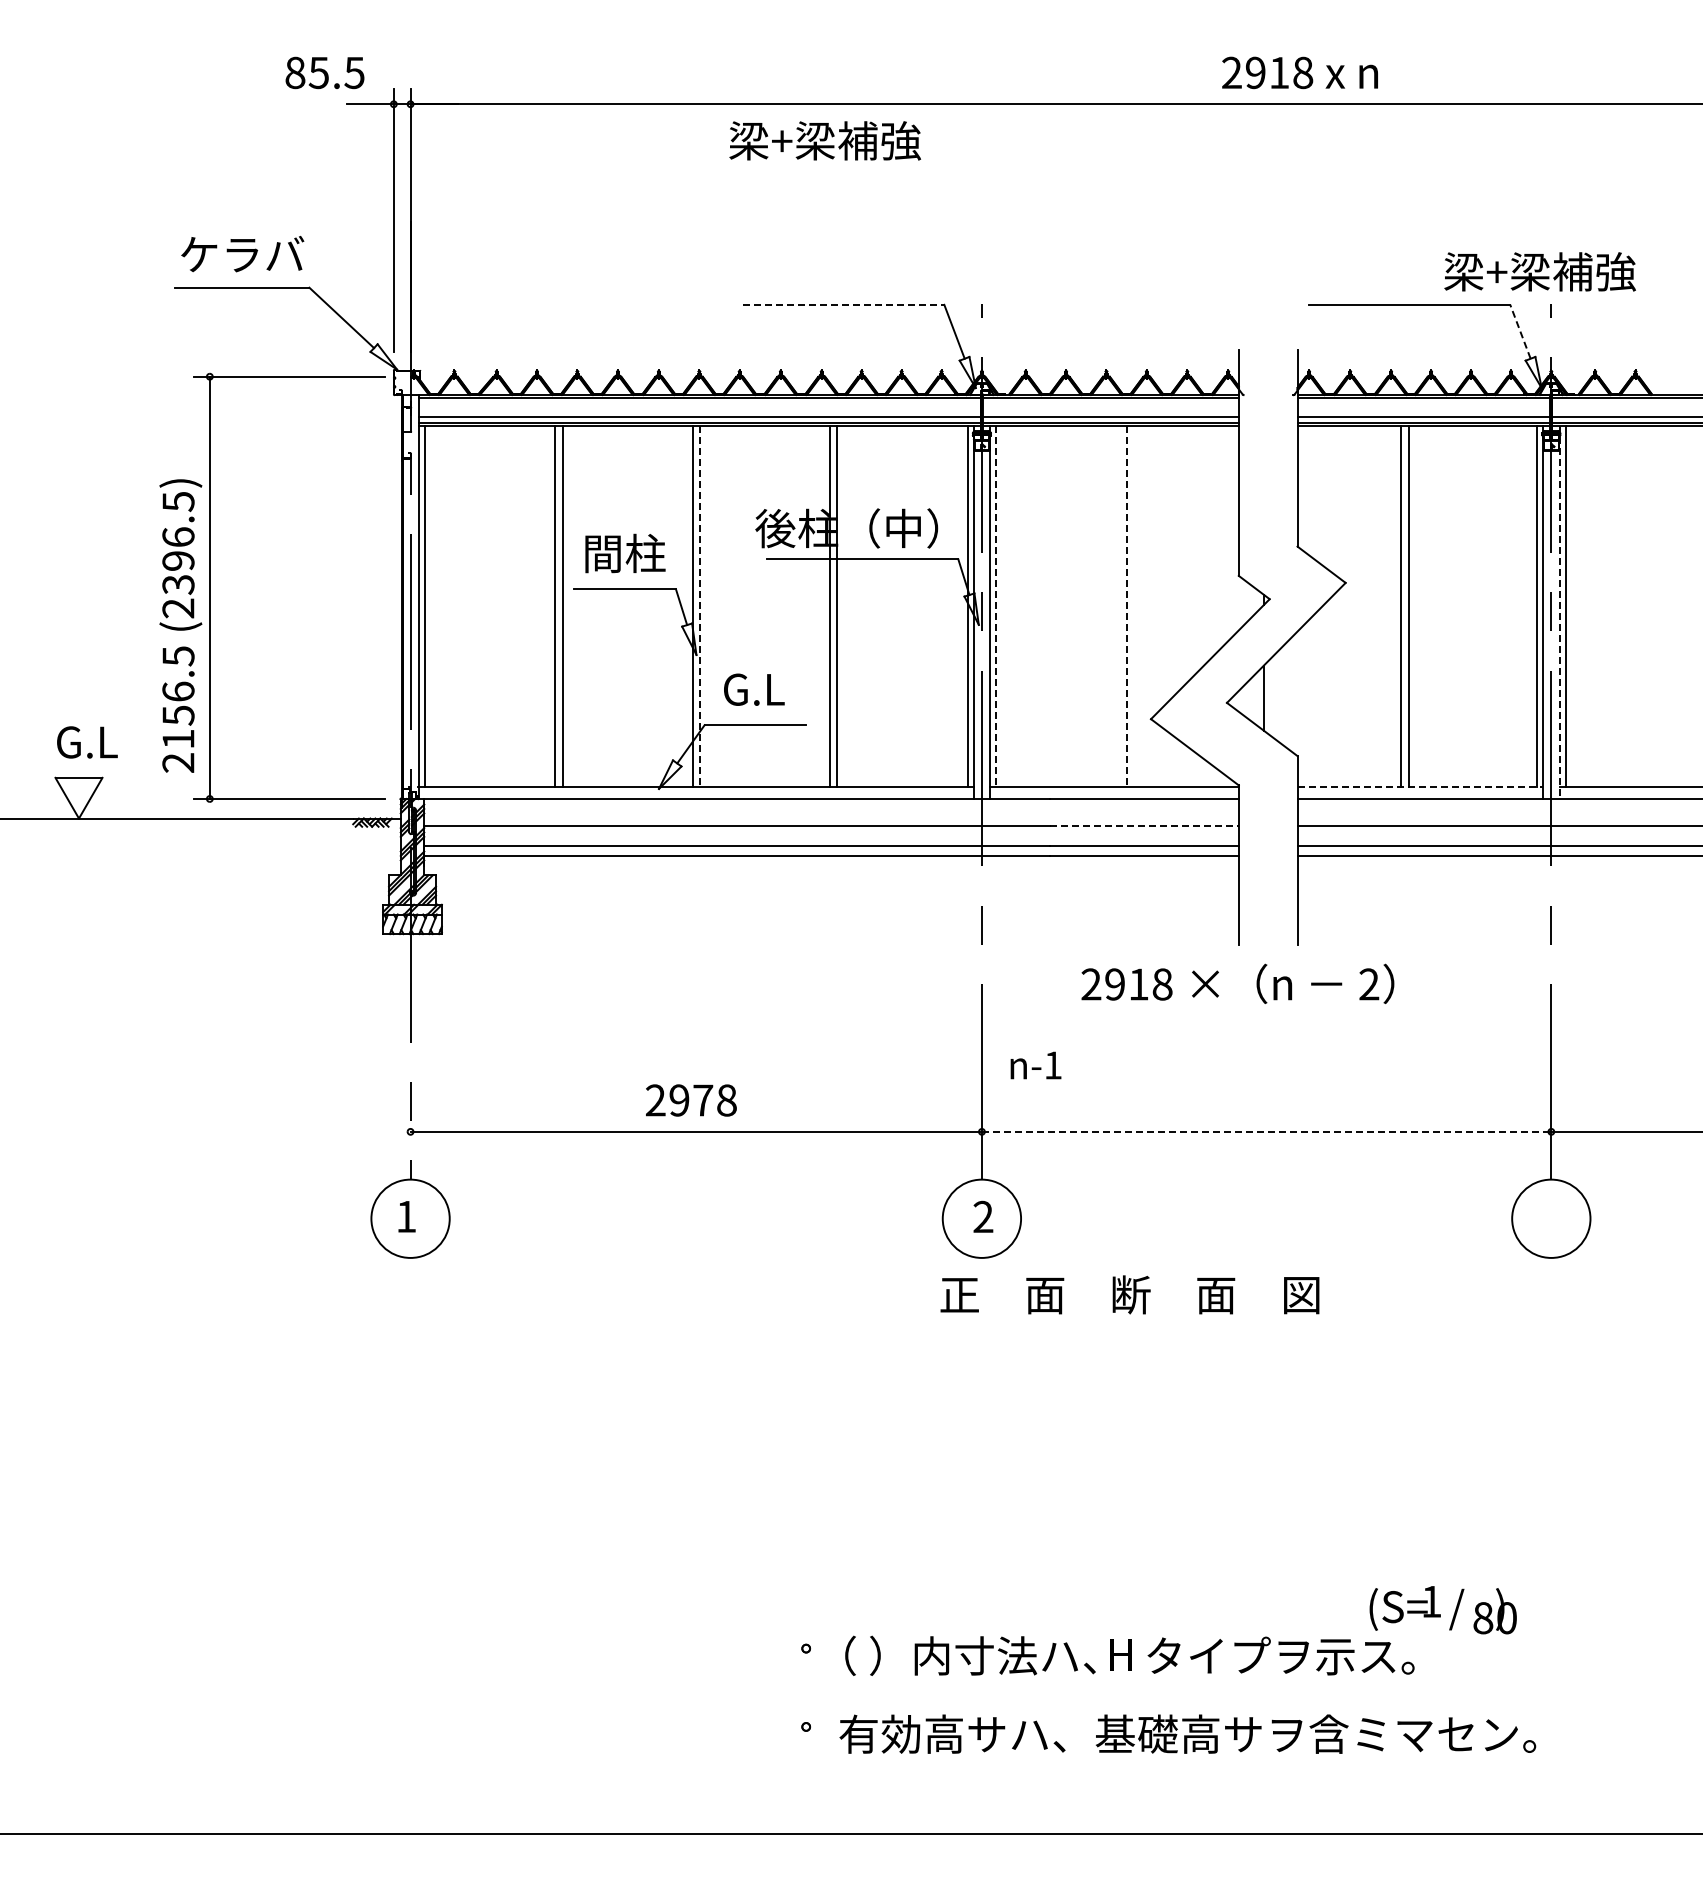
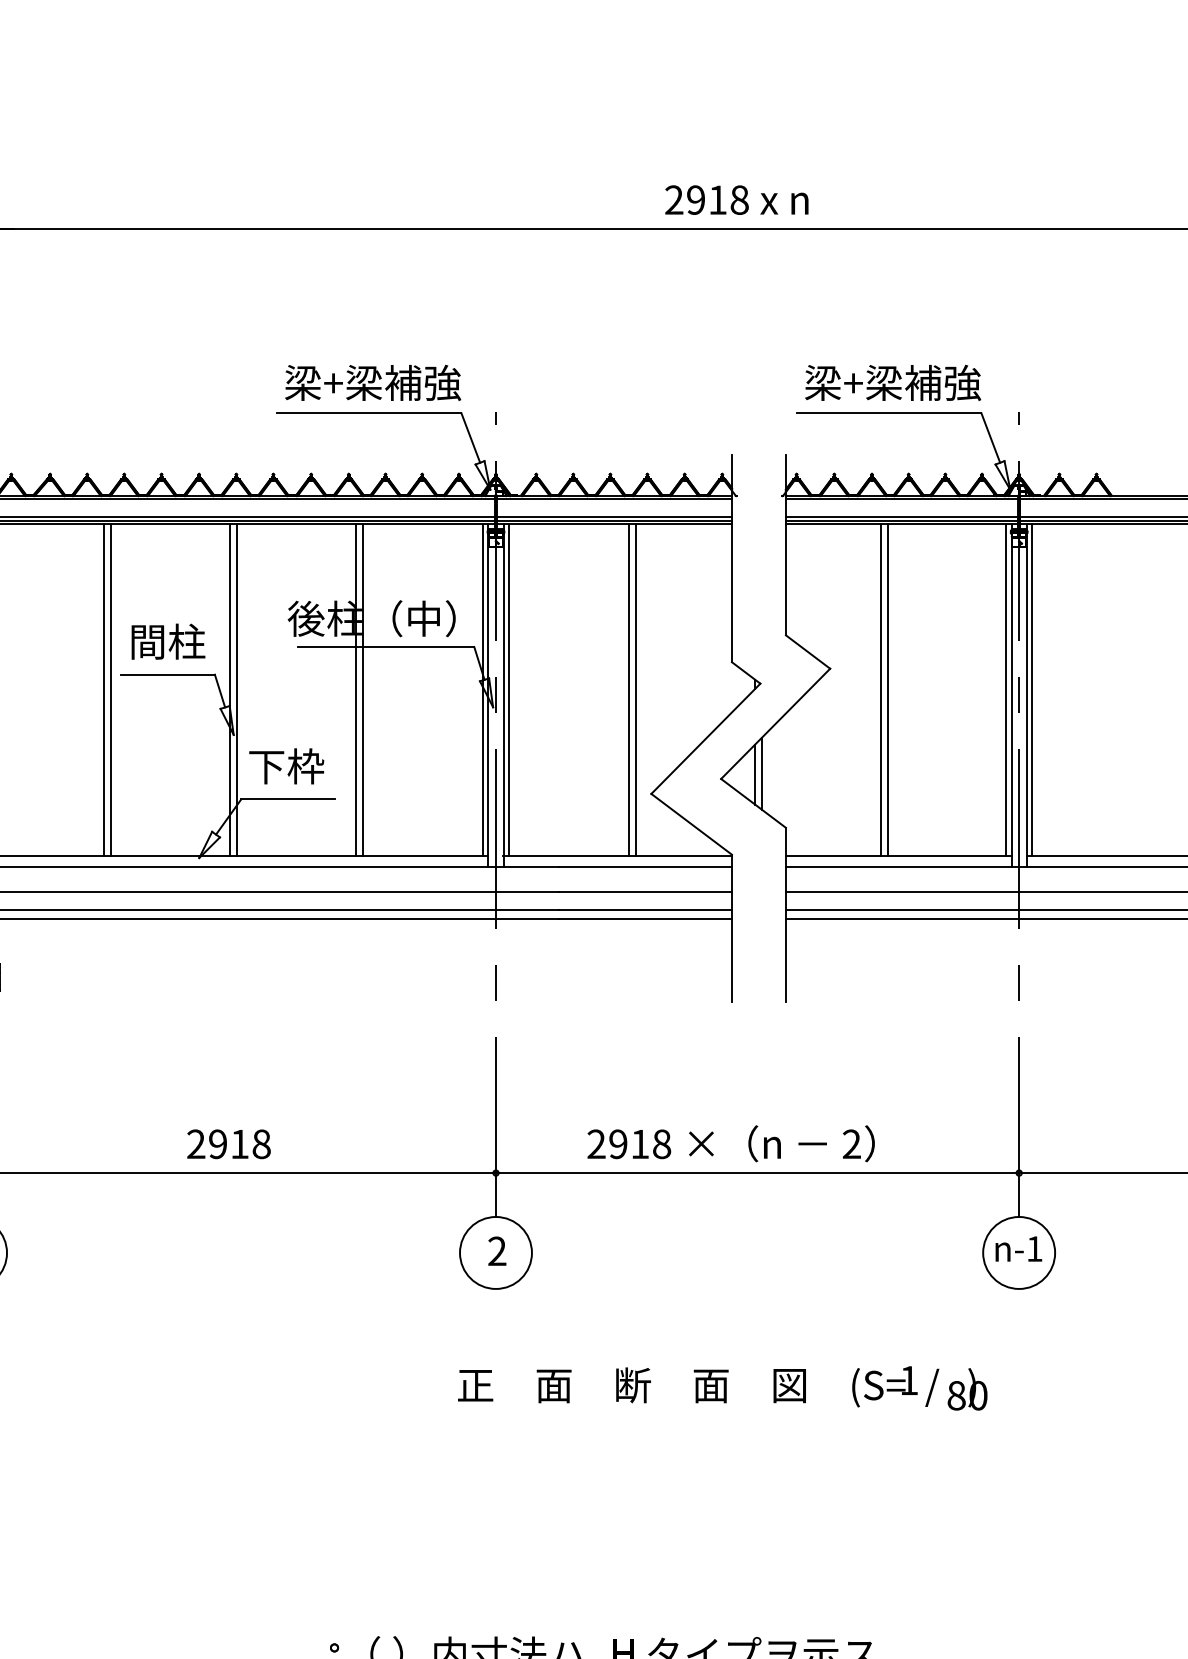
text: (1299, 72) -> (736, 199), moved
text: (825, 140) -> (373, 382), moved
text: (1539, 271) -> (892, 382), moved
line: (843, 304) -> (368, 412), dashed -> solid
line: (1520, 331) -> (990, 437), dashed -> solid
line: (699, 606) -> (236, 690), dashed -> solid
line: (996, 606) -> (509, 690), dashed -> solid
line: (1126, 606) -> (628, 690), dashed -> solid
line: (1133, 606) -> (635, 690), added
line: (1559, 612) -> (1026, 695), dashed -> solid
text: (753, 688) -> (286, 765), G.L -> 下枠
line: (1271, 697) -> (762, 774), added
line: (1420, 787) -> (898, 856), dashed -> solid
line: (1145, 826) -> (646, 892), dashed -> solid
text: (1237, 983) -> (730, 1143), moved
text: (1035, 1065) -> (1018, 1249), moved
text: (703, 1100) -> (240, 1144), 2978 -> 2918
line: (1266, 1131) -> (757, 1172), dashed -> solid
text: (1129, 1294) -> (631, 1385), moved
text: (1442, 1610) -> (919, 1388), moved

